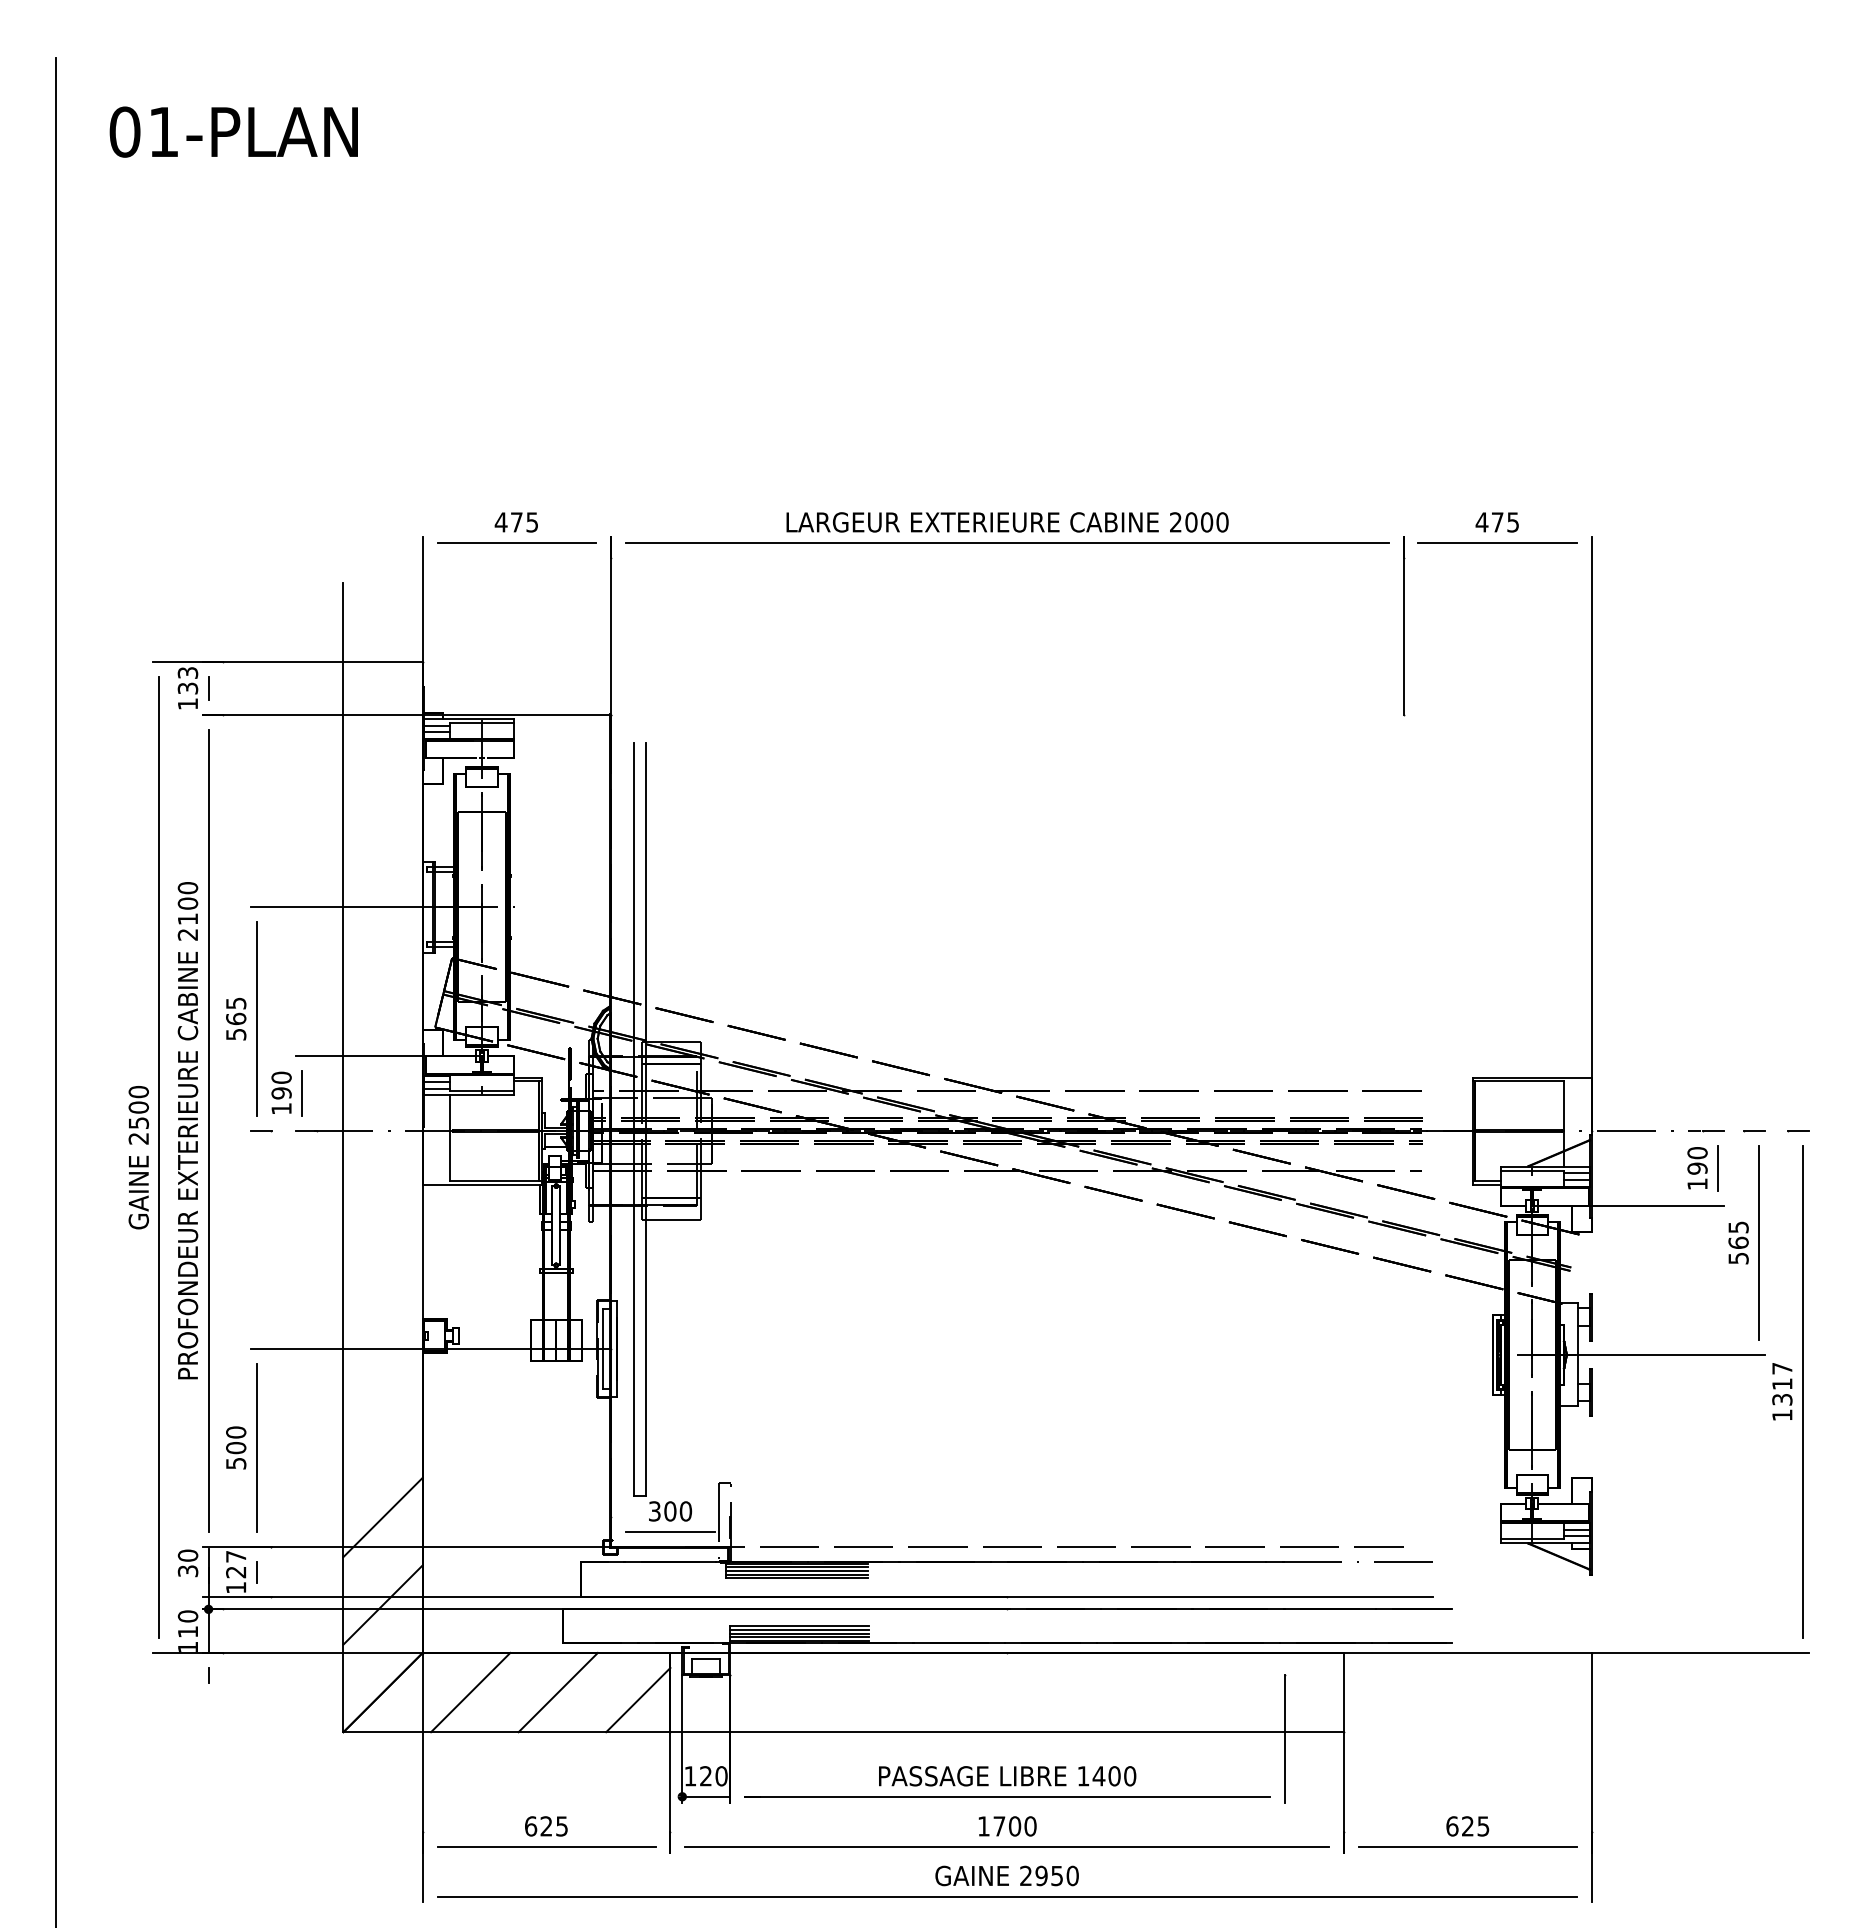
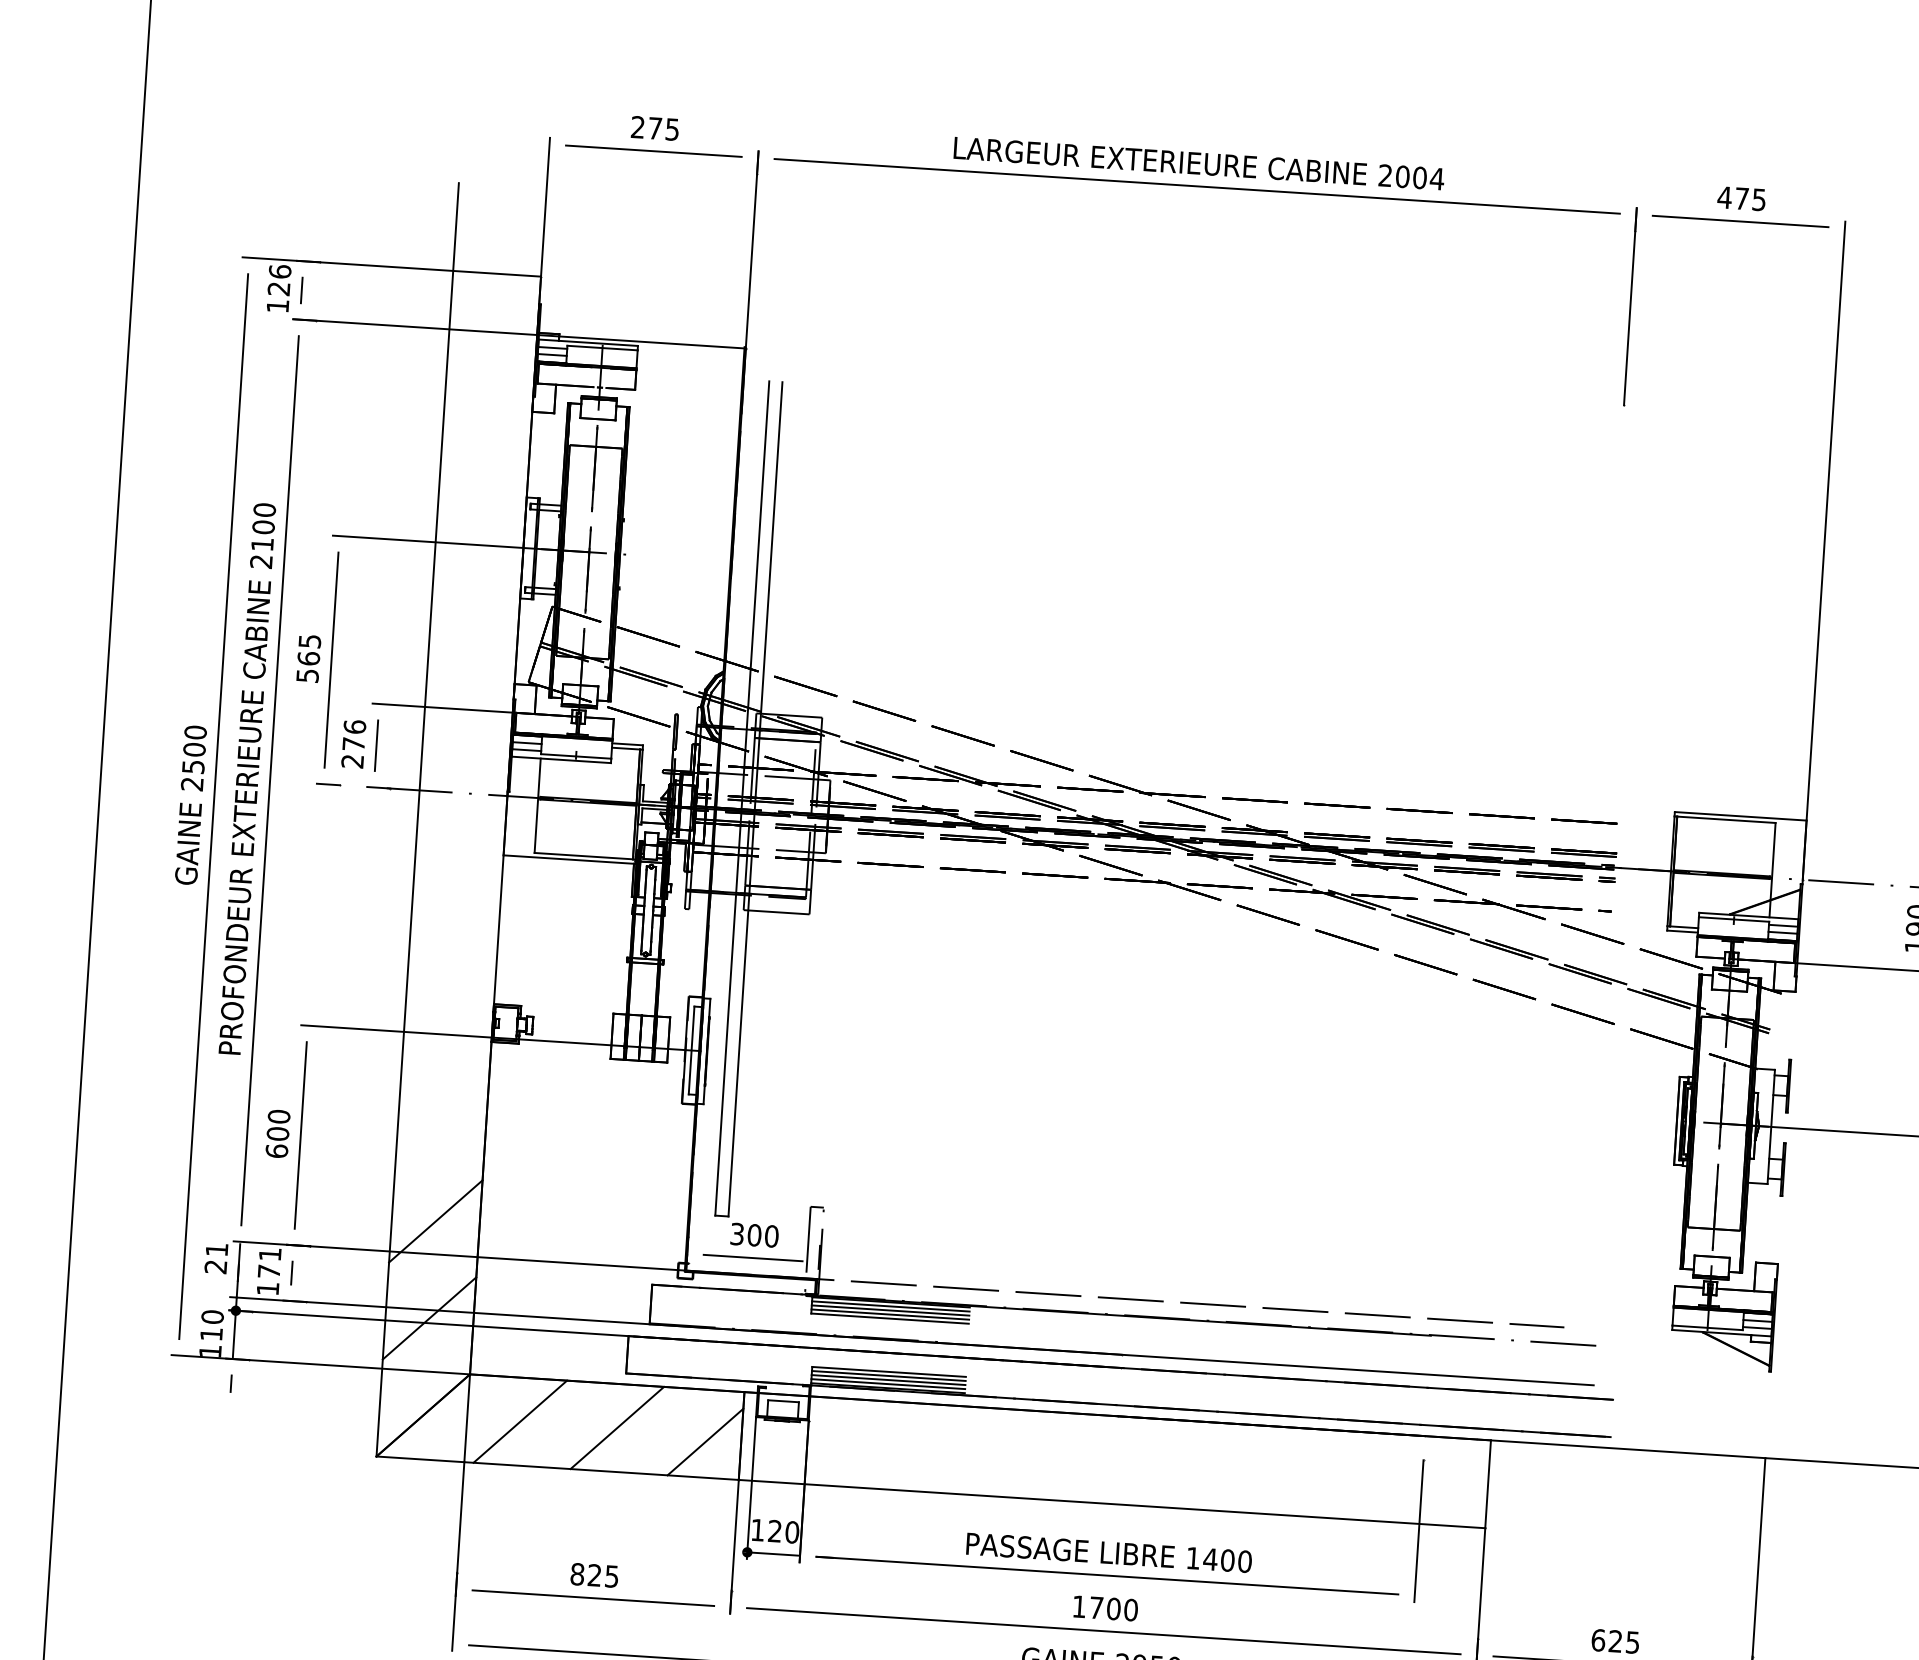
text: (500, 522) -> (637, 127), 475 -> 275
text: (1222, 522) -> (1437, 179), 2000 -> 2004
text: (187, 680) -> (279, 280), 133 -> 126
text: (281, 1092) -> (353, 743), 190 -> 276
text: (236, 1463) -> (277, 1151), 500 -> 600
text: (187, 1563) -> (215, 1258), 30 -> 21
text: (236, 1564) -> (270, 1263), 127 -> 171
text: (531, 1826) -> (578, 1574), 625 -> 825

